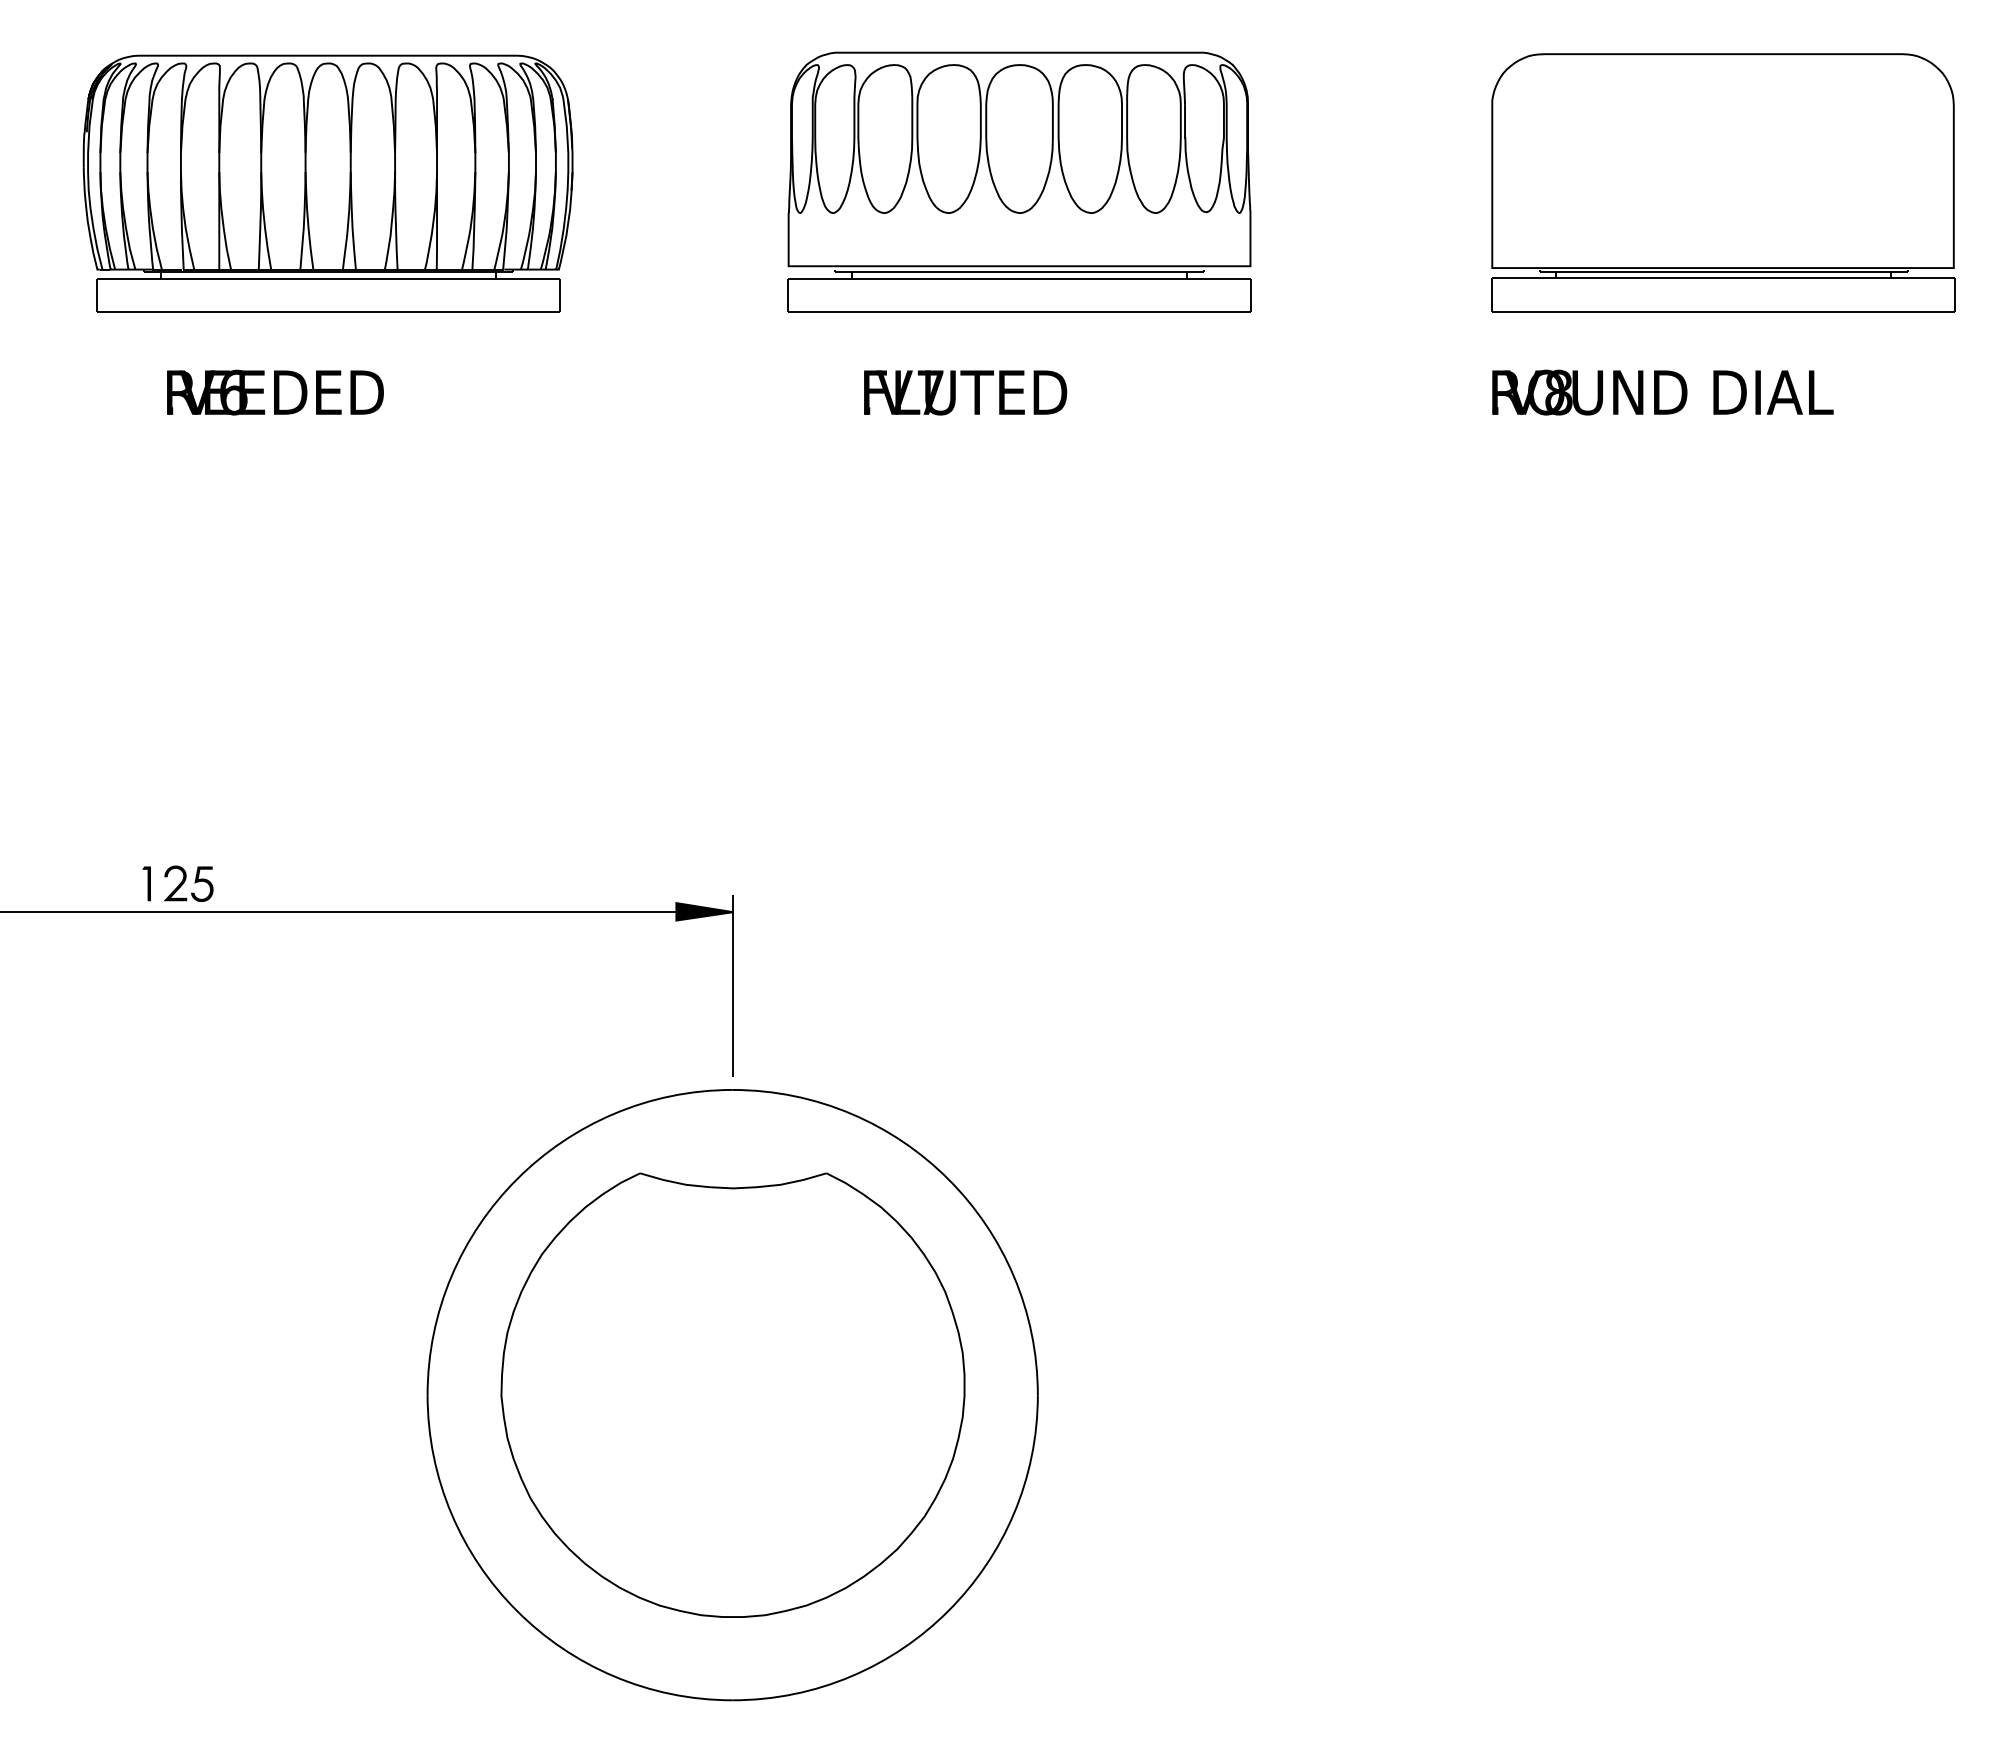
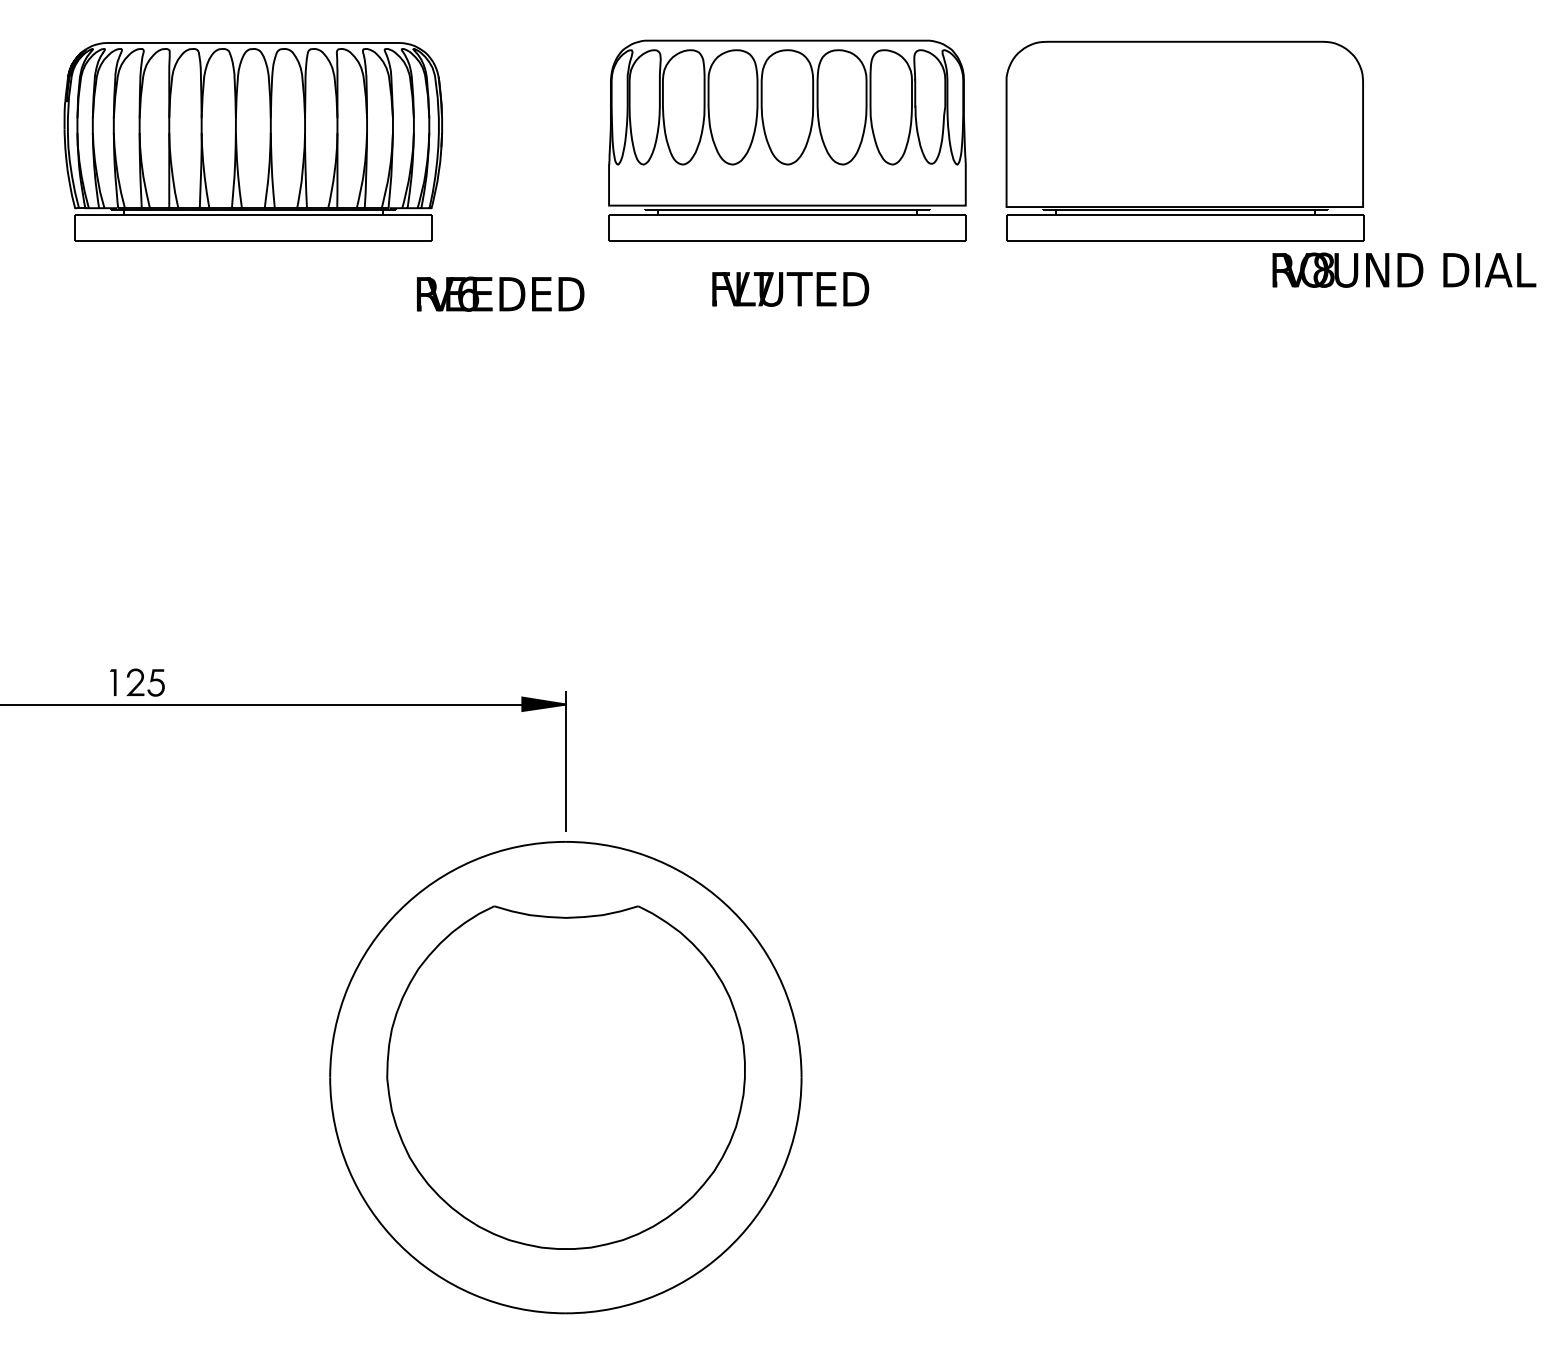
part: (1722, 181) -> (1184, 140), moved
text: (275, 391) -> (500, 293), moved
text: (1663, 391) -> (1404, 269), moved
text: (965, 392) -> (790, 289), moved

